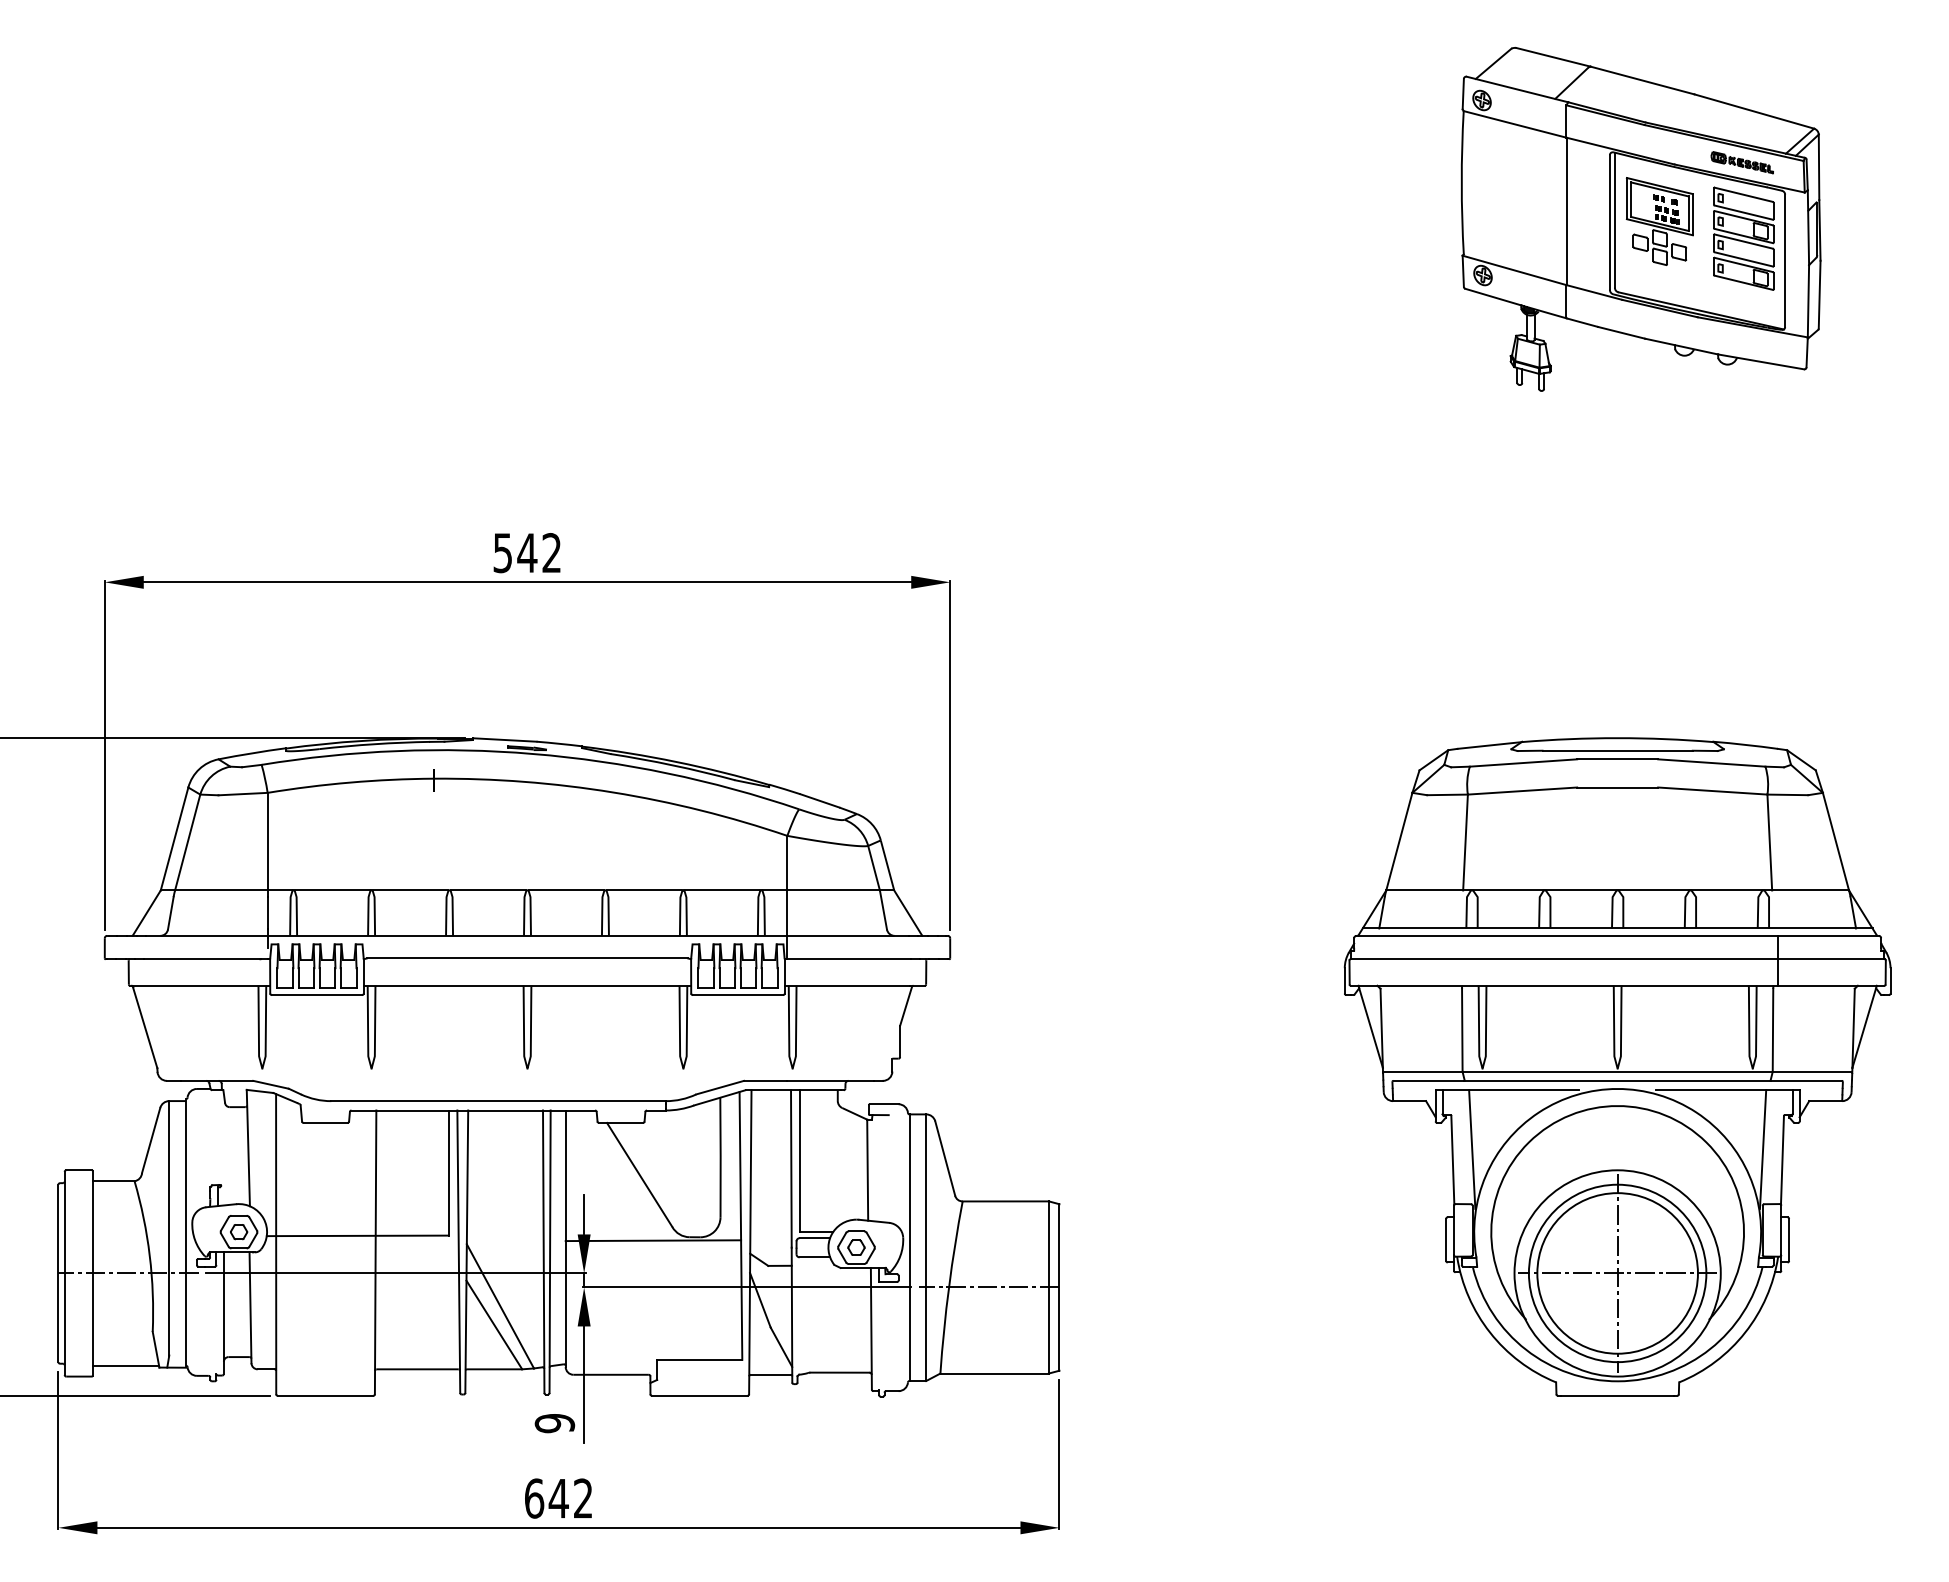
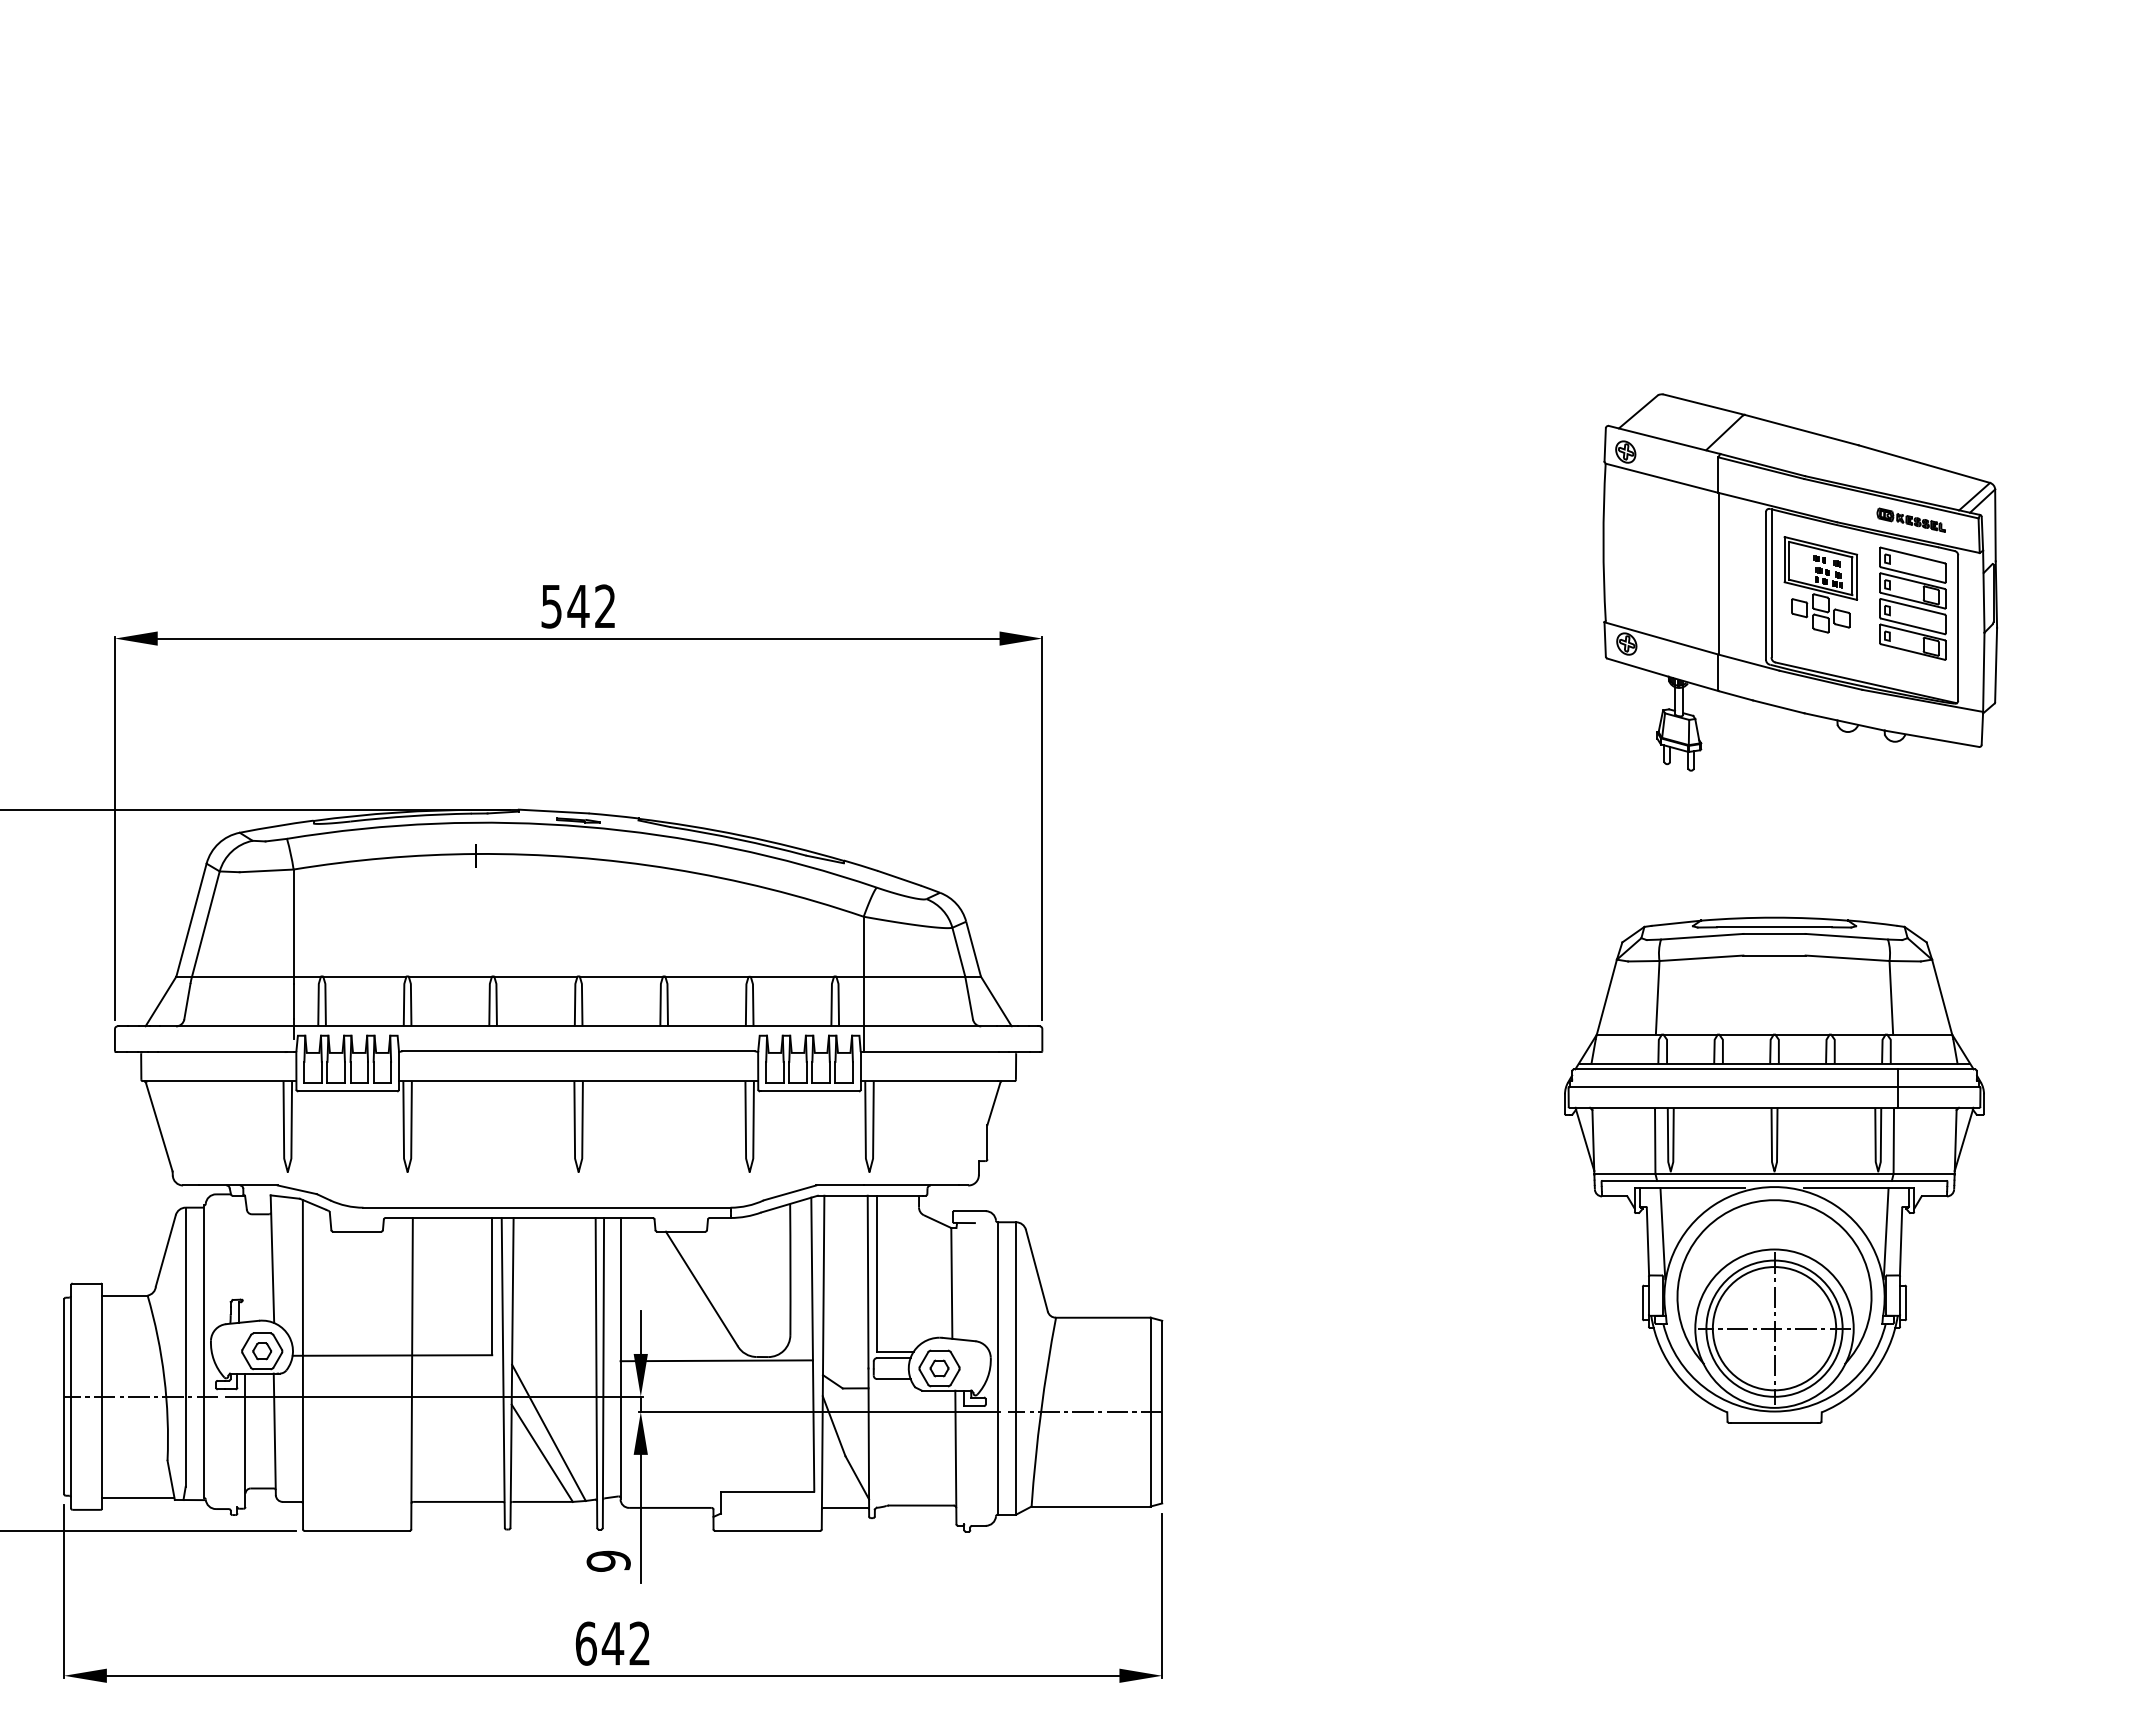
part: (1640, 219) -> (1799, 582), moved
part: (1617, 1066) -> (1774, 1169), size x0.7

